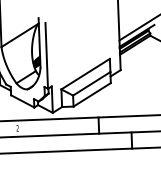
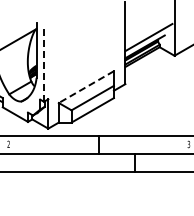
line: (47, 56) -> (44, 65), solid -> dashed
line: (85, 74) -> (86, 87), solid -> dashed

